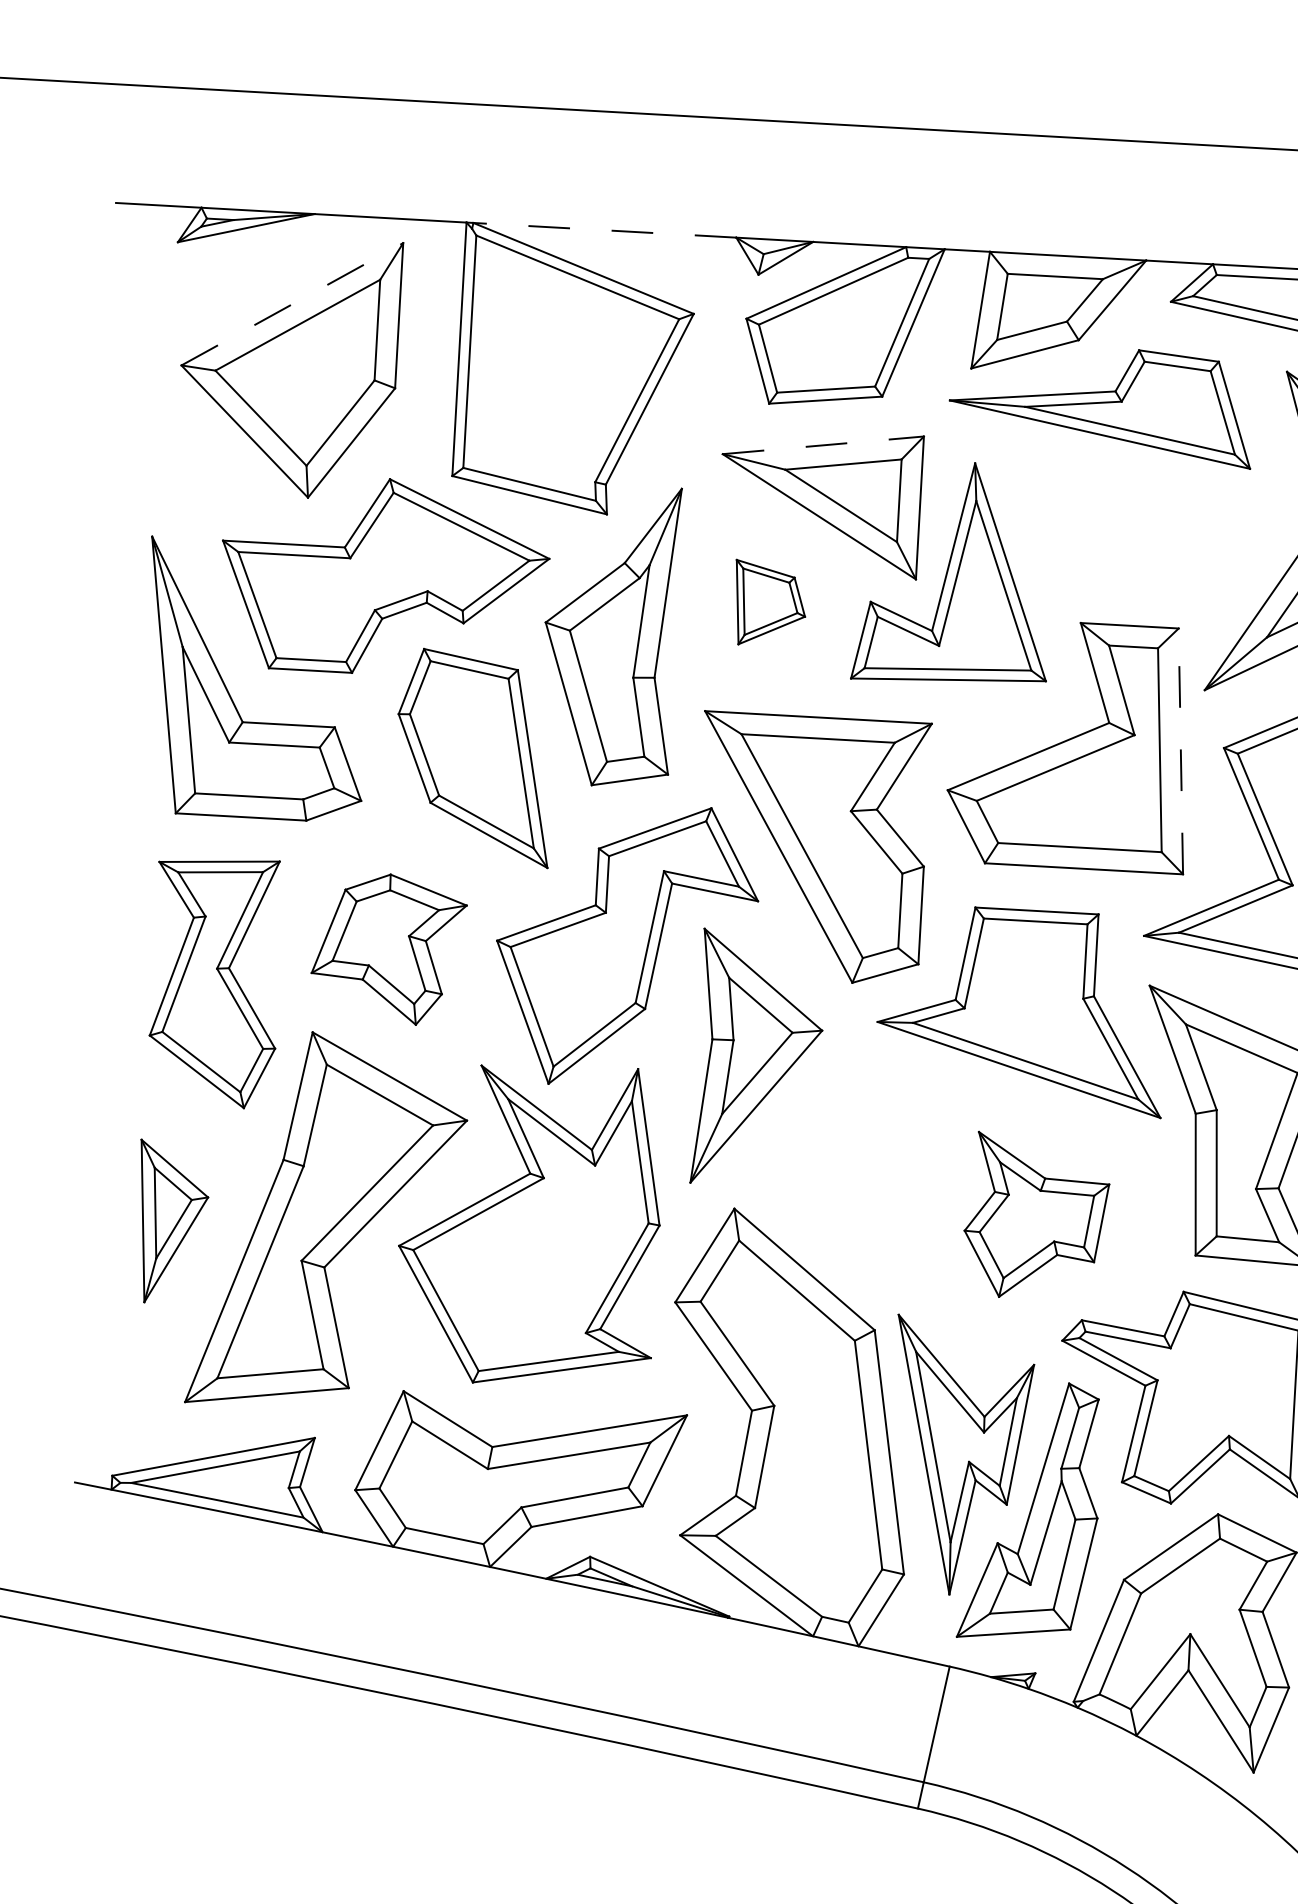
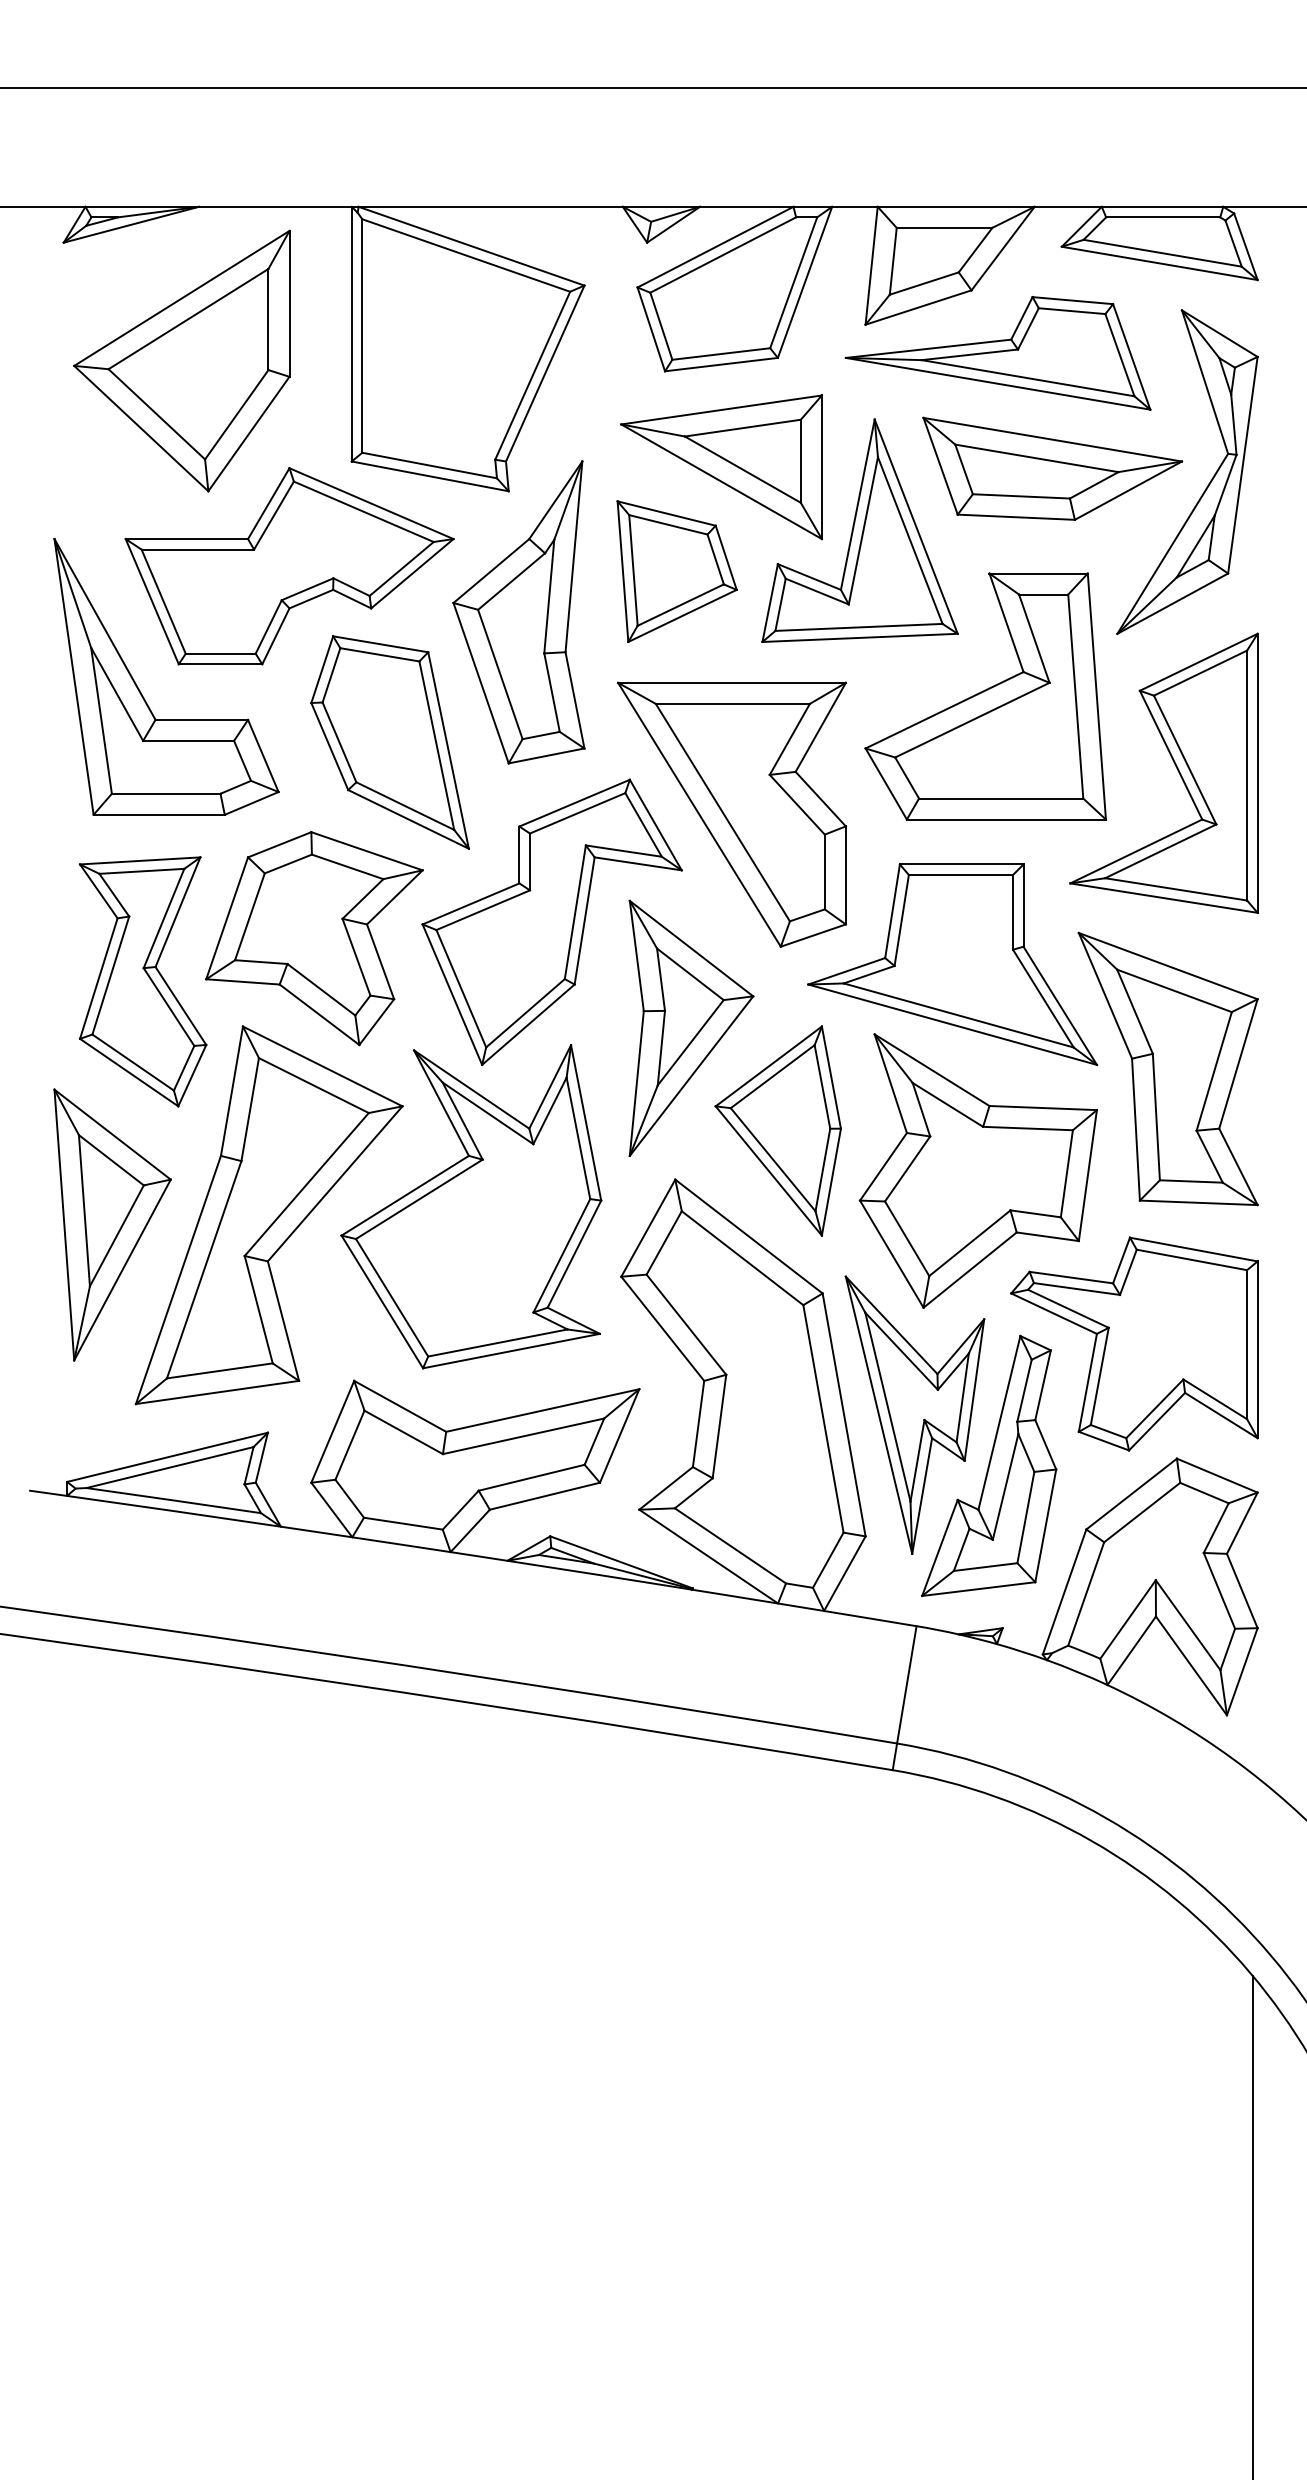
line: (604, 229) -> (490, 206), dashed -> solid
line: (292, 304) -> (182, 298), dashed -> solid
line: (824, 444) -> (722, 409), dashed -> solid
part: (1149, 521) -> (1052, 468), added
part: (769, 603) -> (676, 571), size x1.67
line: (1180, 751) -> (1096, 696), dashed -> solid
part: (388, 948) -> (314, 938), size x1.43
part: (838, 1165) -> (777, 1130), added
part: (1035, 1216) -> (977, 1170), size x1.67
part: (171, 1222) -> (112, 1224), size x1.67

